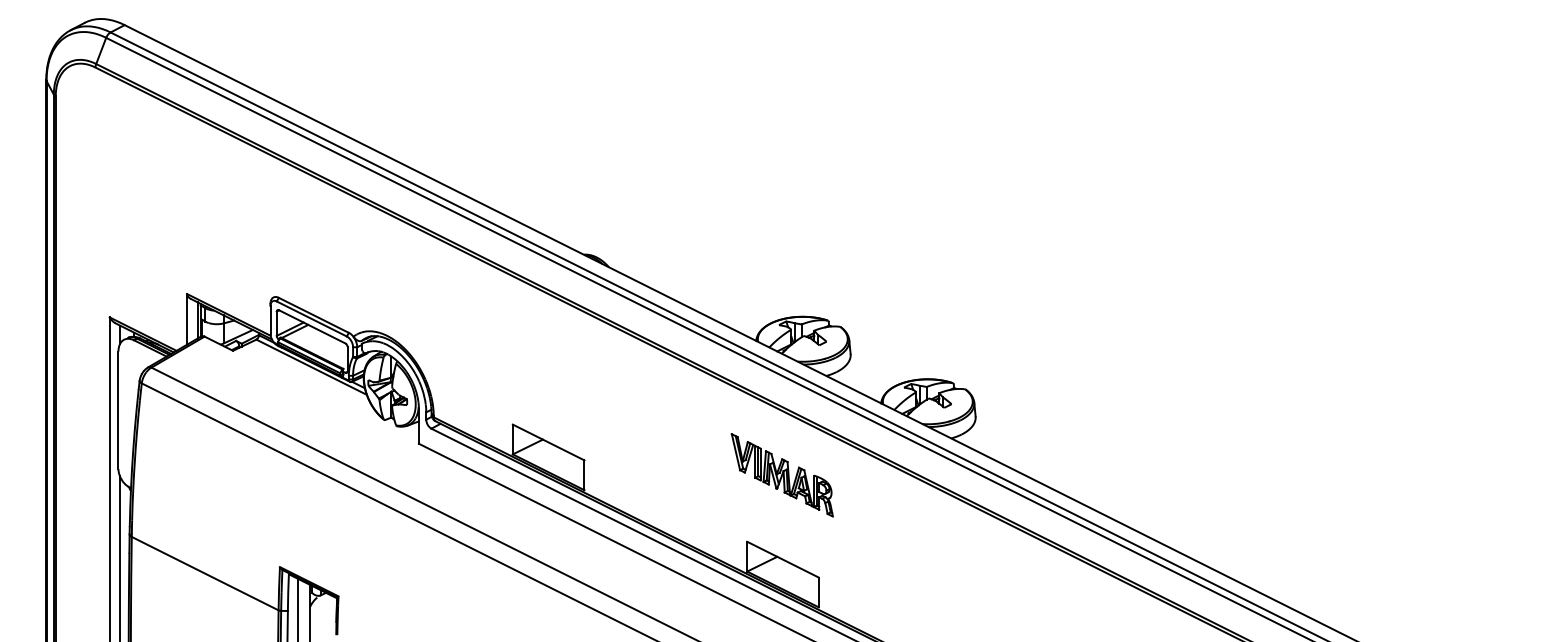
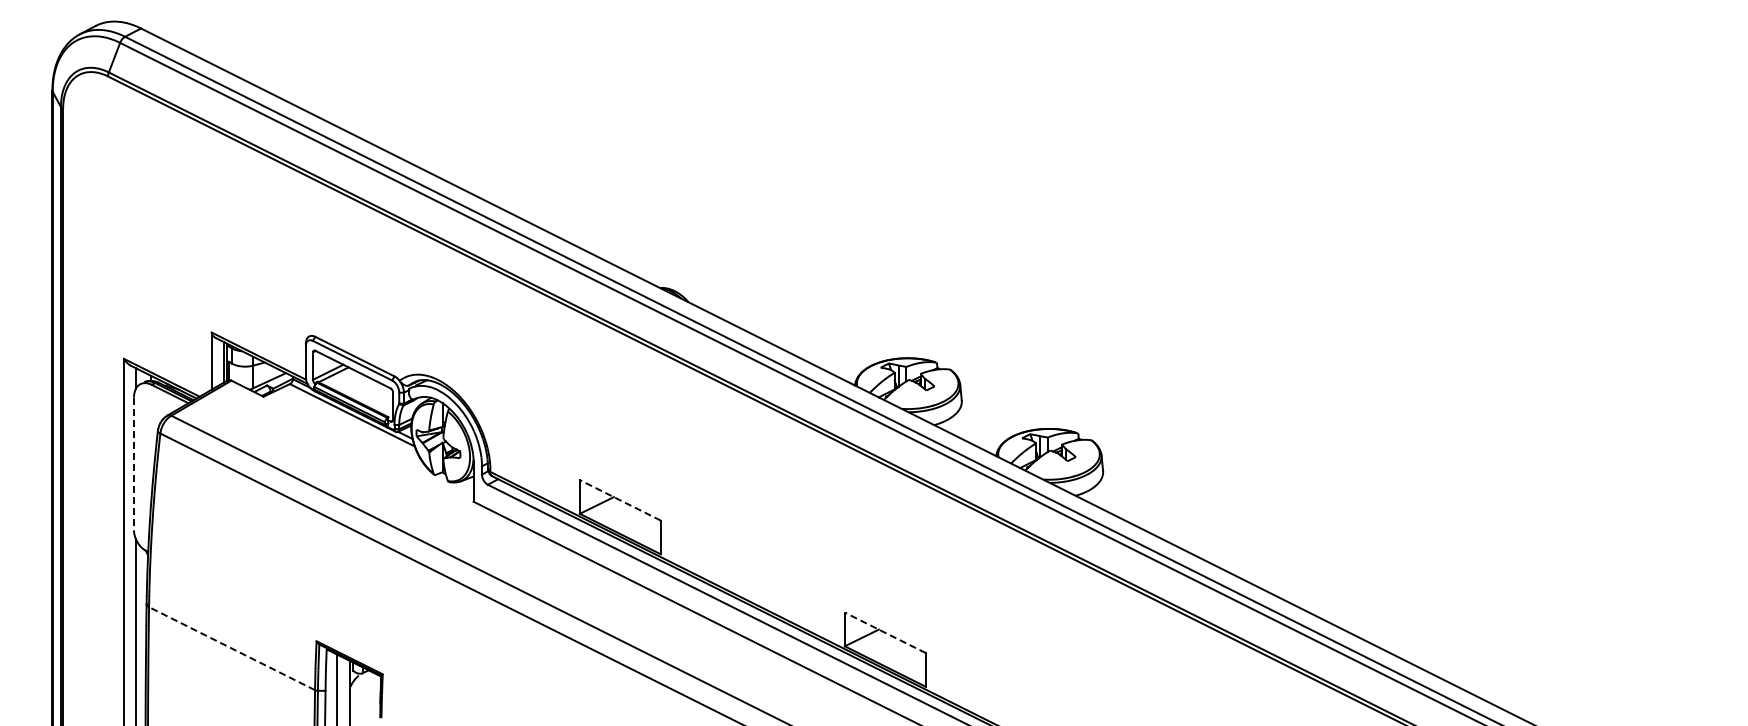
line: (118, 410) -> (133, 464), solid -> dashed
line: (547, 442) -> (619, 500), solid -> dashed
part: (782, 474) -> (884, 536), removed
line: (782, 559) -> (884, 632), solid -> dashed
line: (205, 573) -> (232, 648), solid -> dashed

